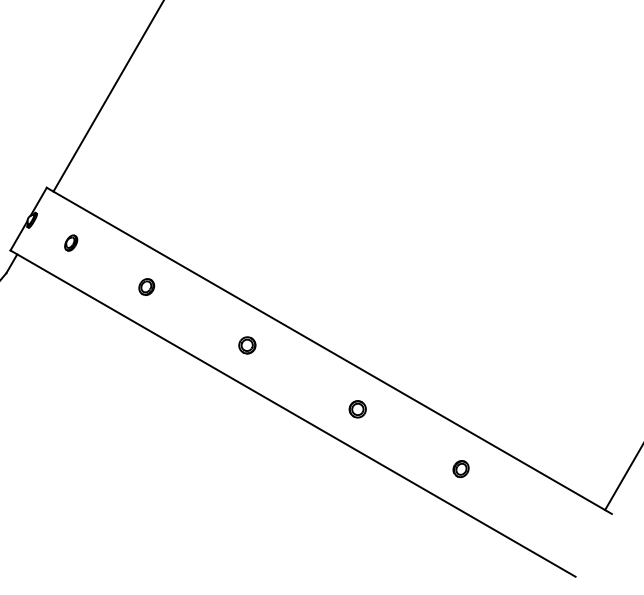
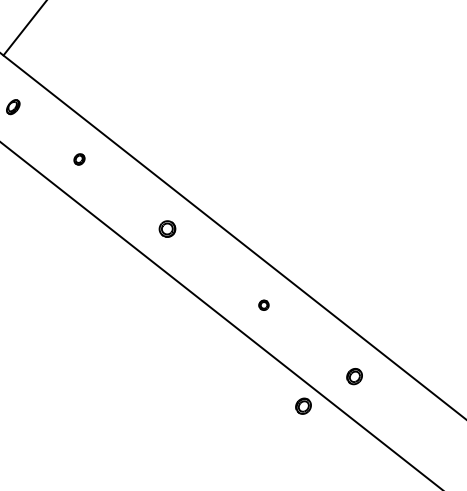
part: (146, 286) -> (79, 158), size x0.7
part: (357, 409) -> (263, 305), size x0.6
part: (412, 507) -> (302, 406), added

